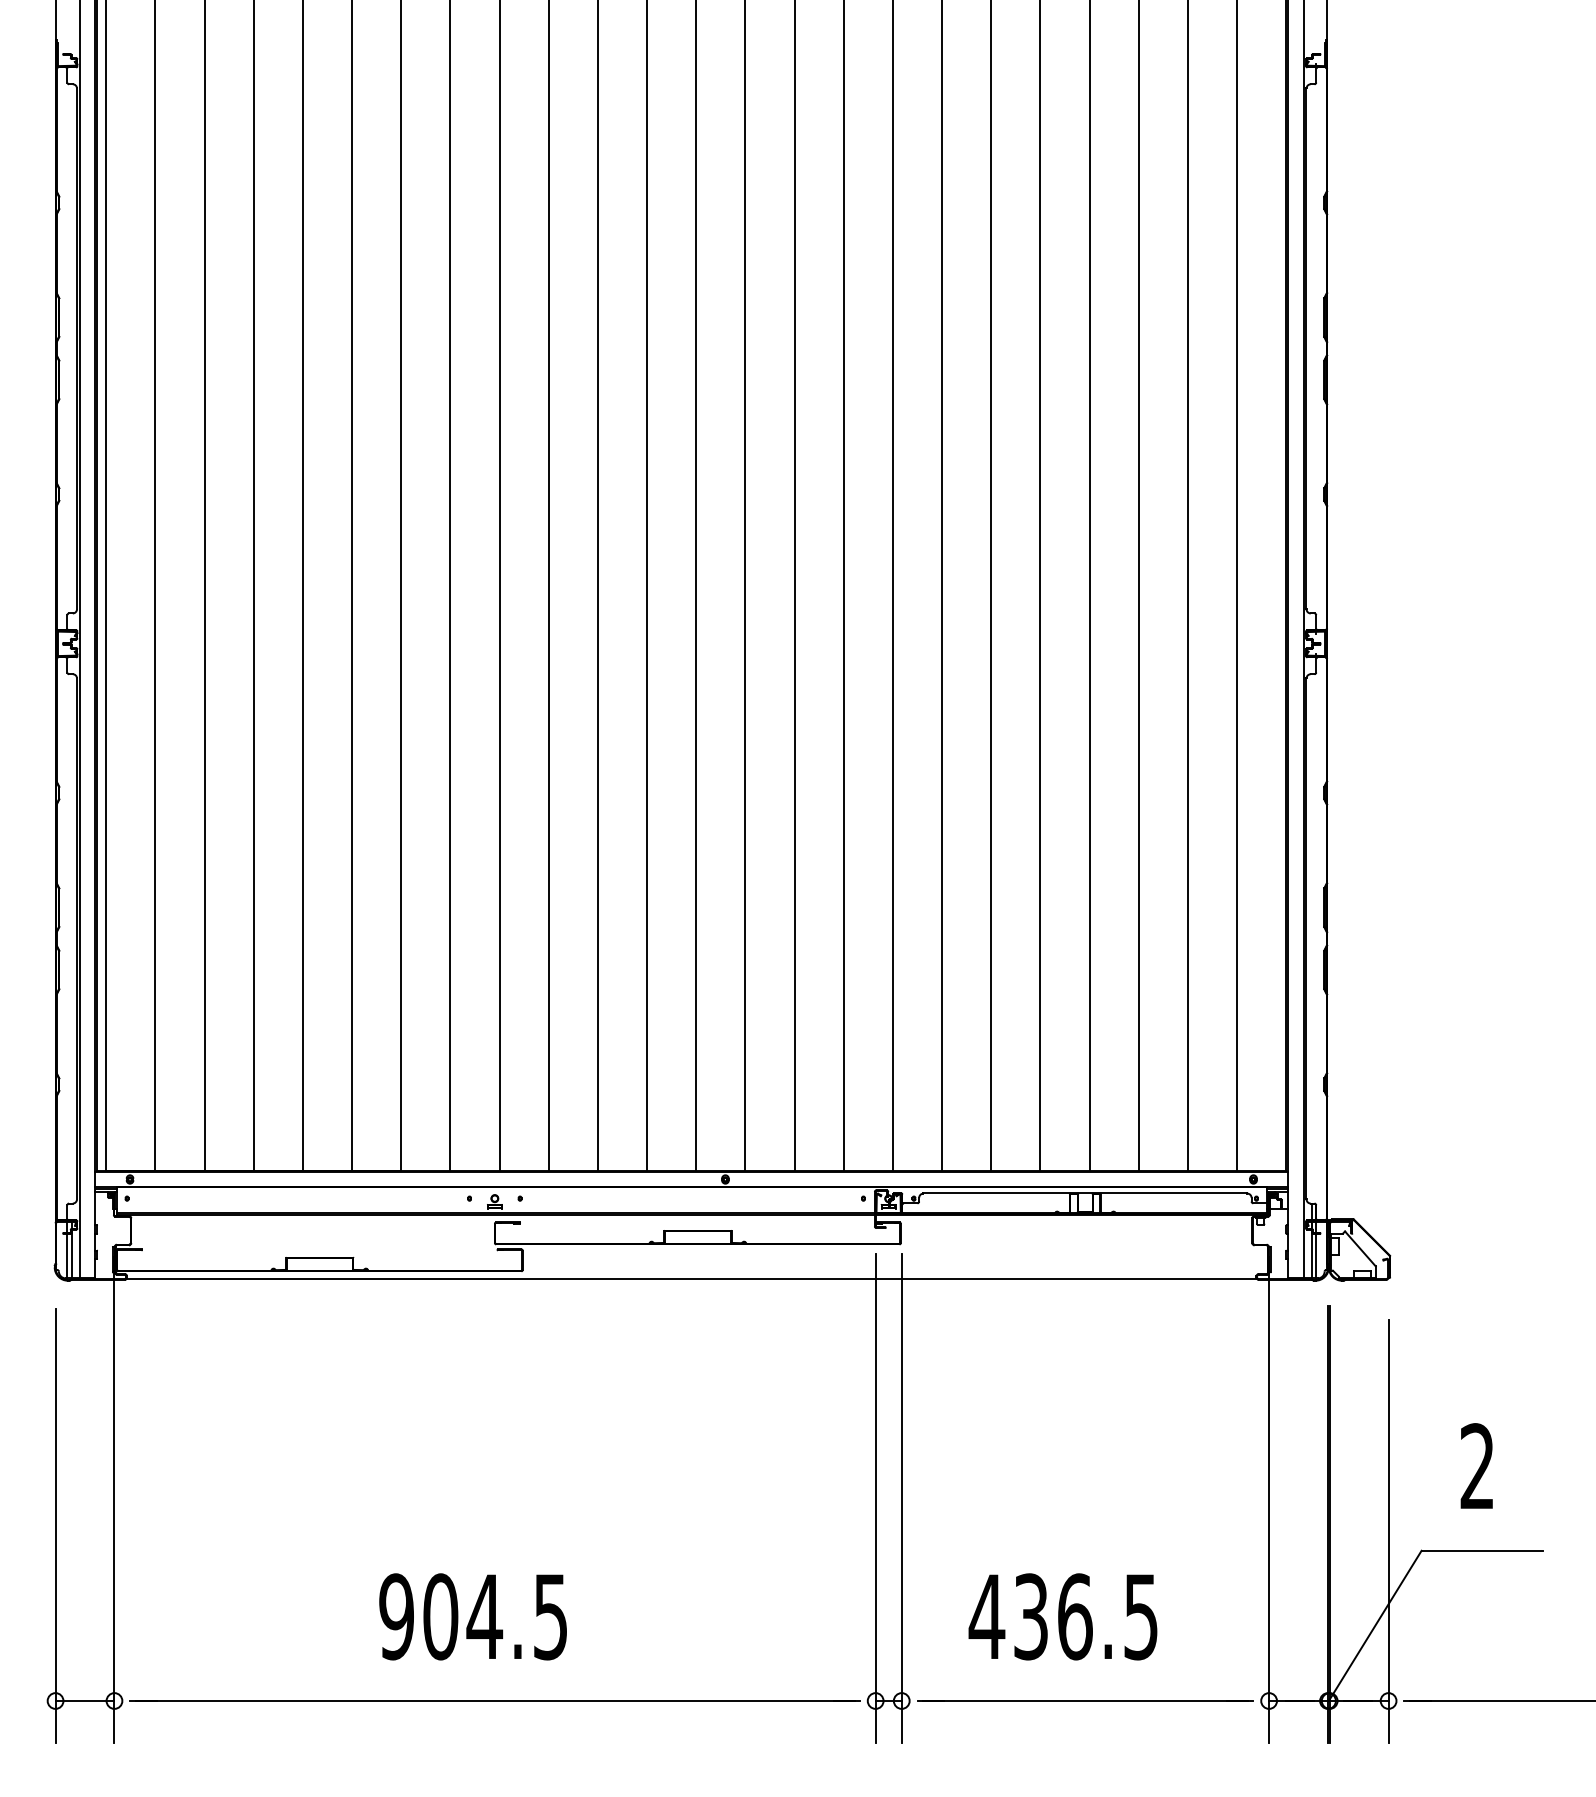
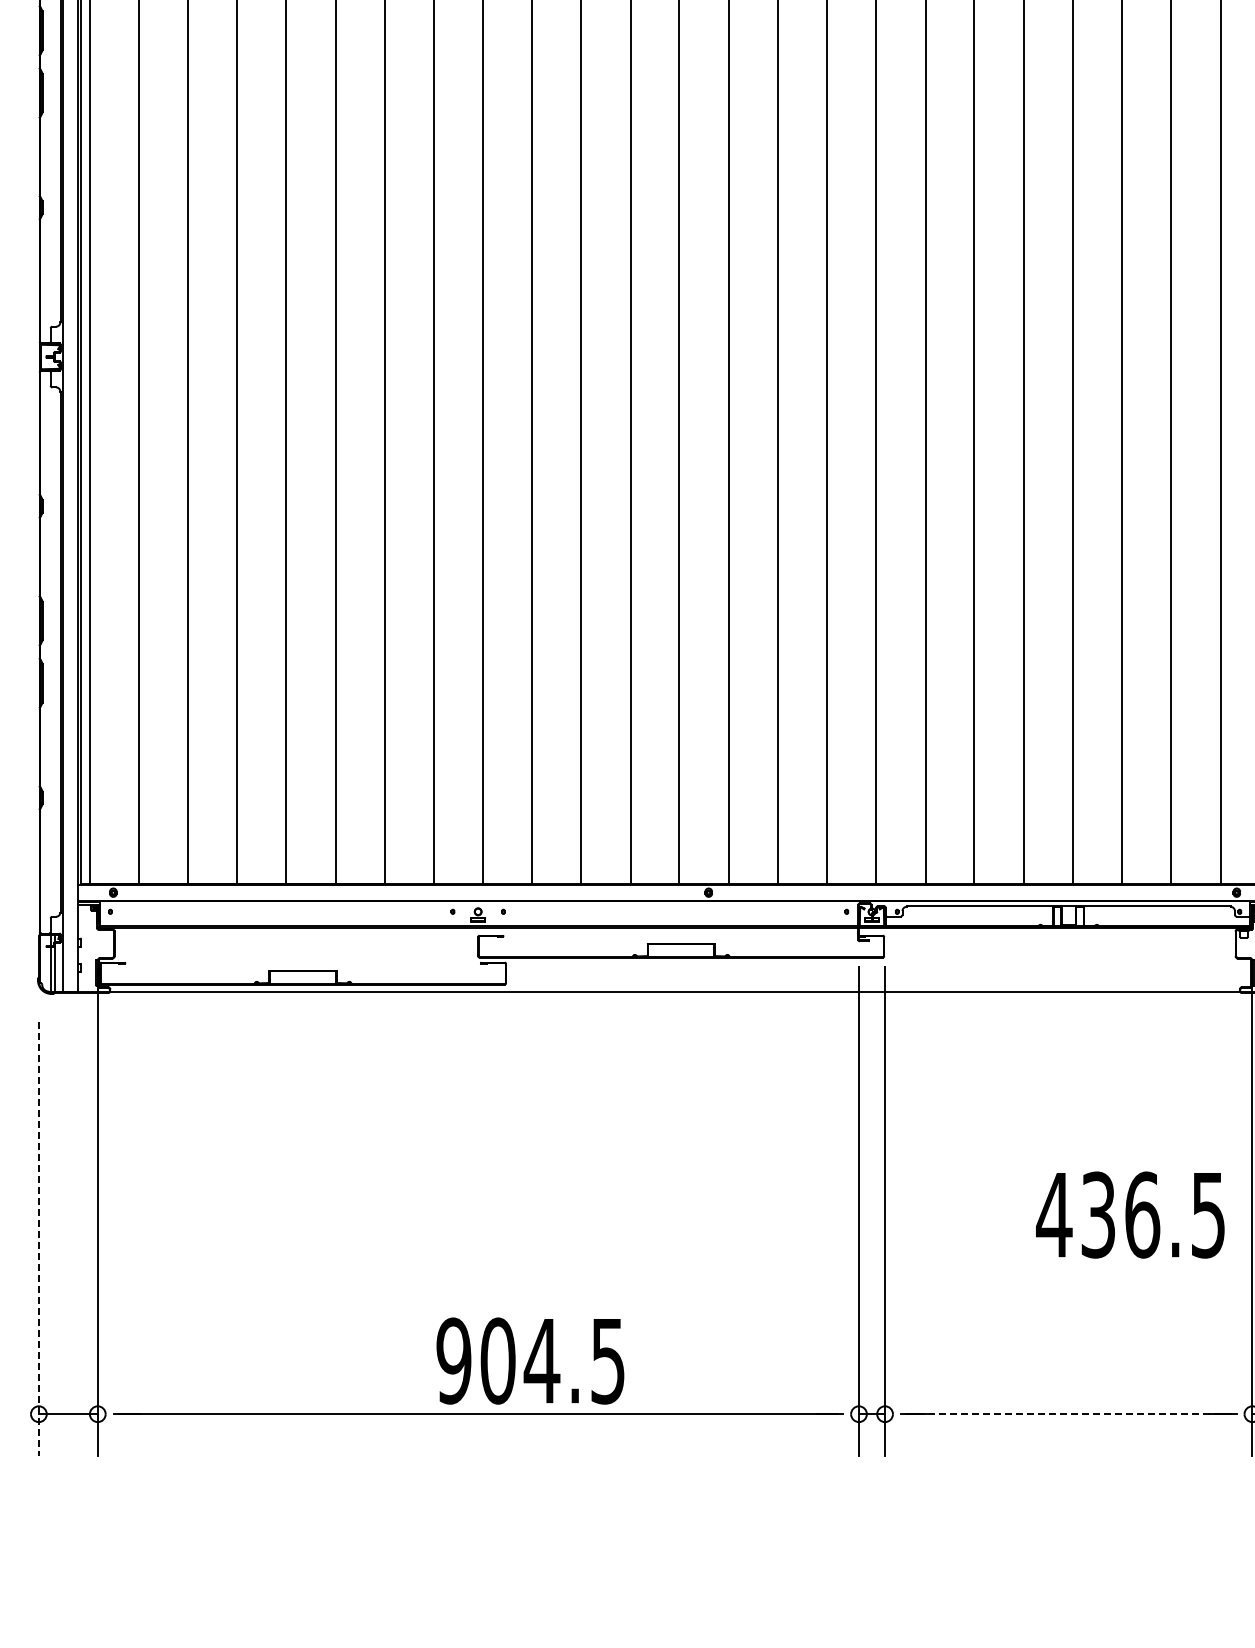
line: (55, 1526) -> (38, 1239), solid -> dashed
text: (472, 1616) -> (529, 1360), moved
text: (1062, 1616) -> (1129, 1214), moved
line: (1085, 1701) -> (1068, 1414), solid -> dashed

